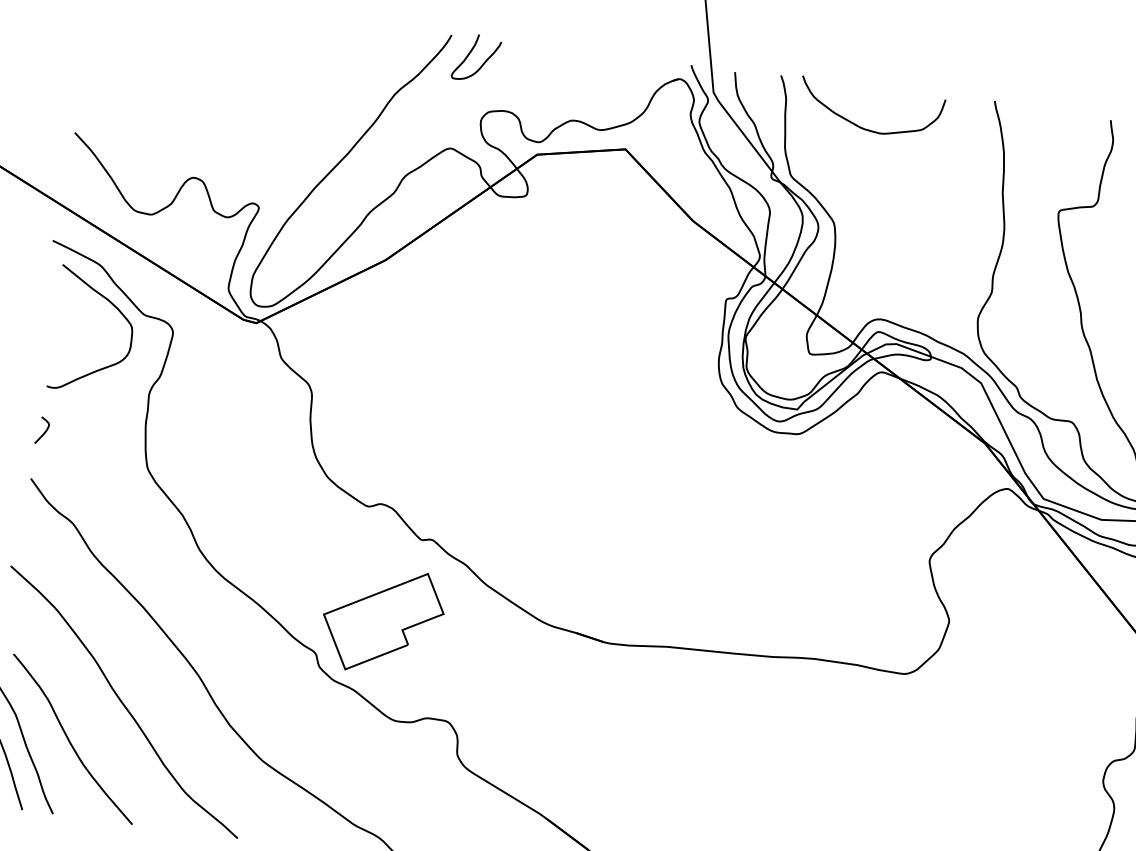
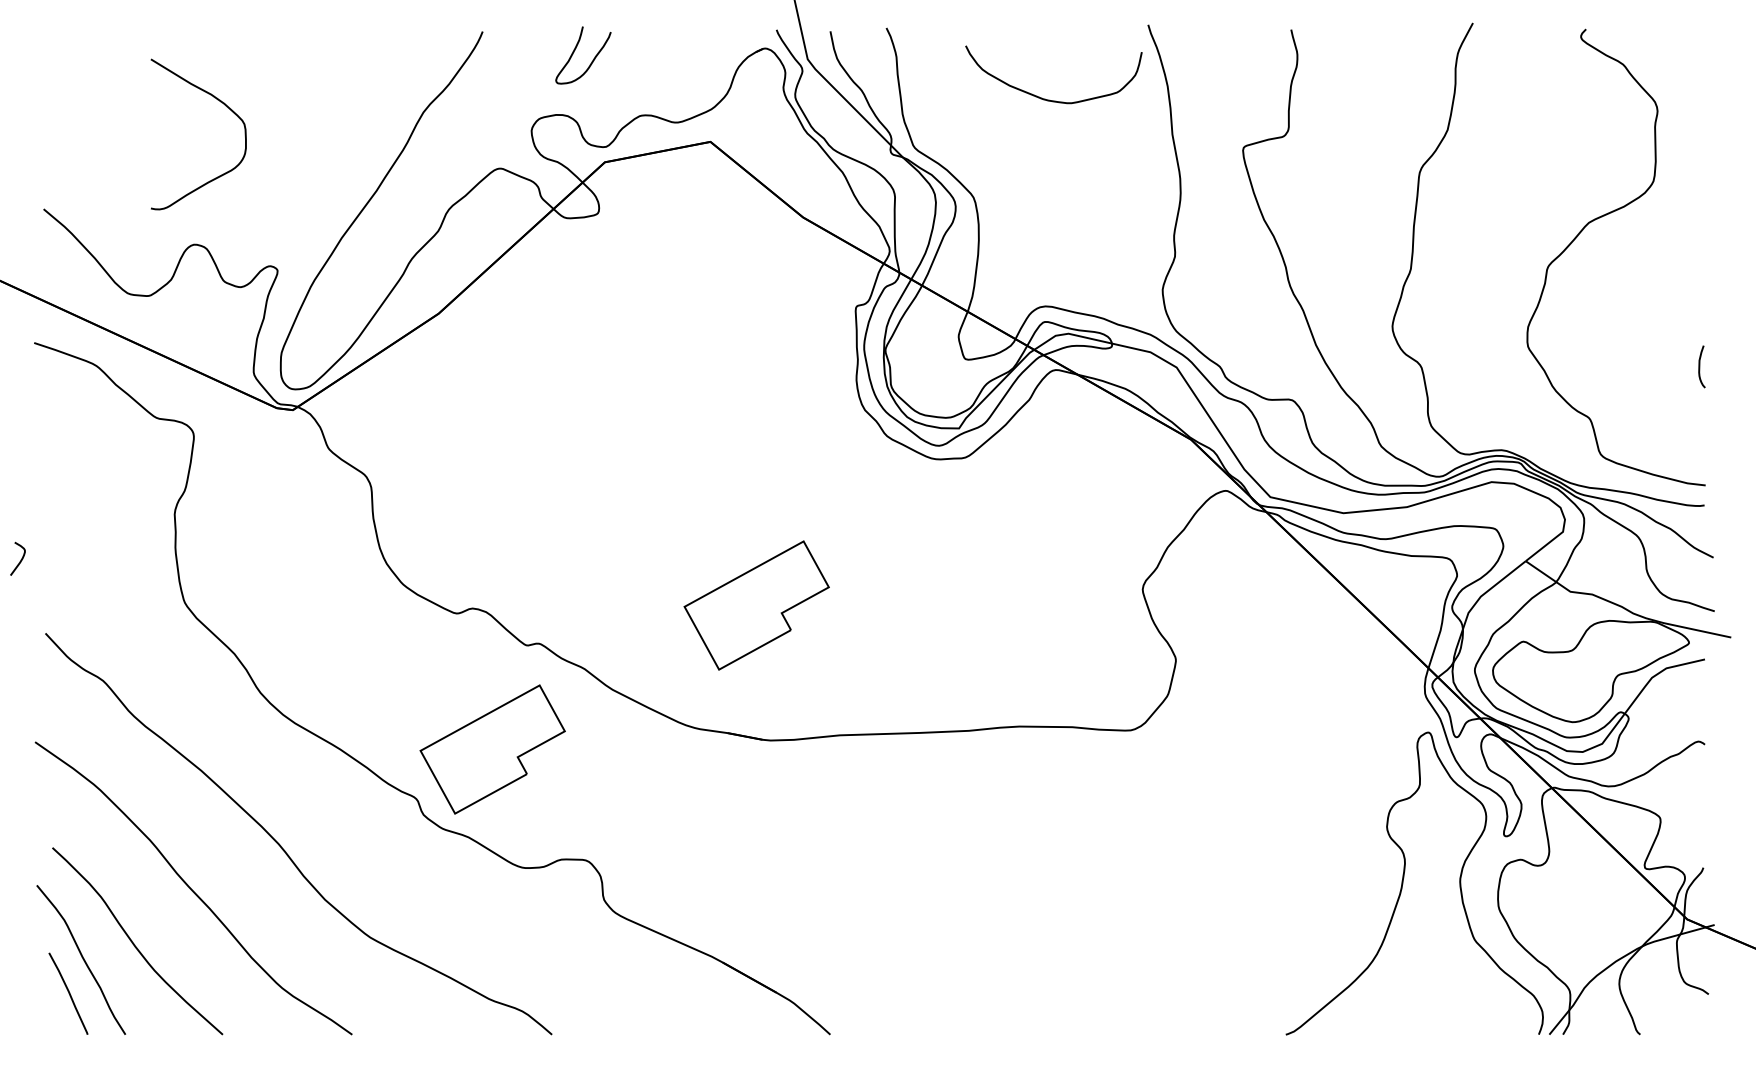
curve: (470, 53) -> (575, 50), moved
curve: (862, 127) -> (1045, 98), moved
curve: (114, 307) -> (220, 102), moved
curve: (44, 431) -> (20, 559), moved
part: (613, 532) -> (756, 605), added

